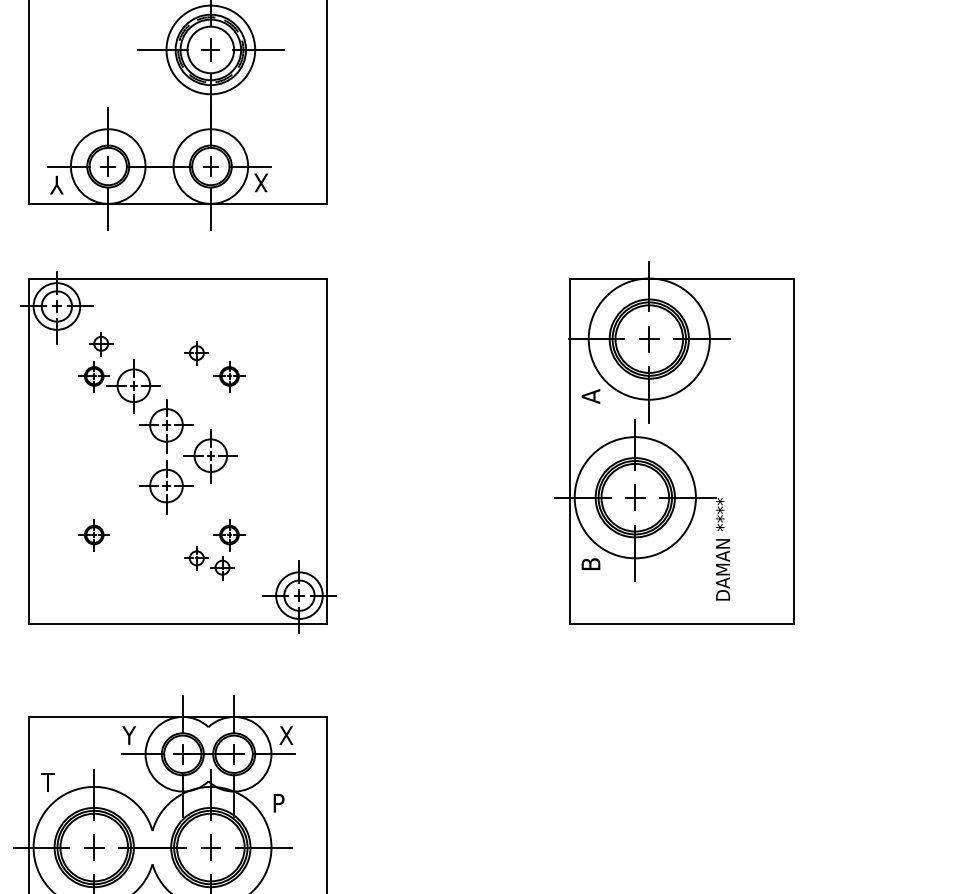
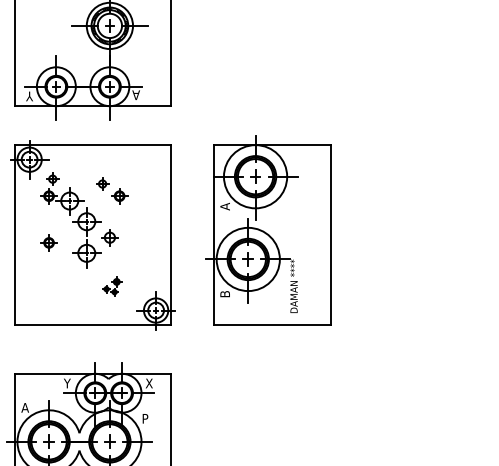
text: (259, 183) -> (135, 95), X -> A
part: (674, 442) -> (268, 230), moved
part: (210, 455) -> (109, 237), size x0.6
part: (93, 534) -> (48, 242), moved
part: (215, 549) -> (112, 286), size x0.6
text: (47, 781) -> (24, 407), T -> A

